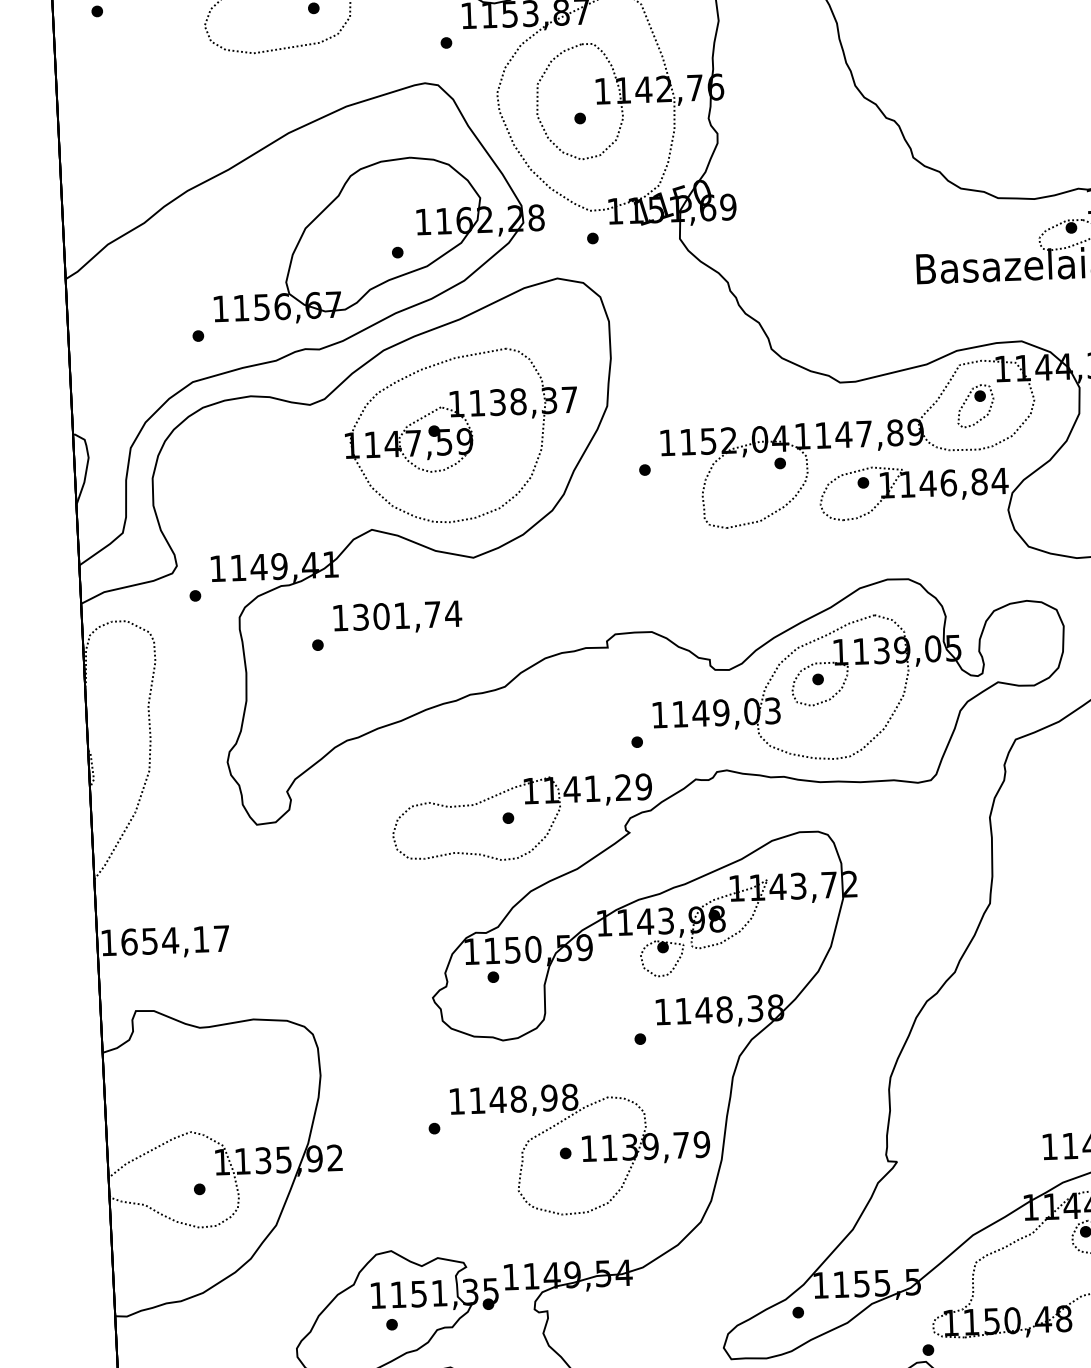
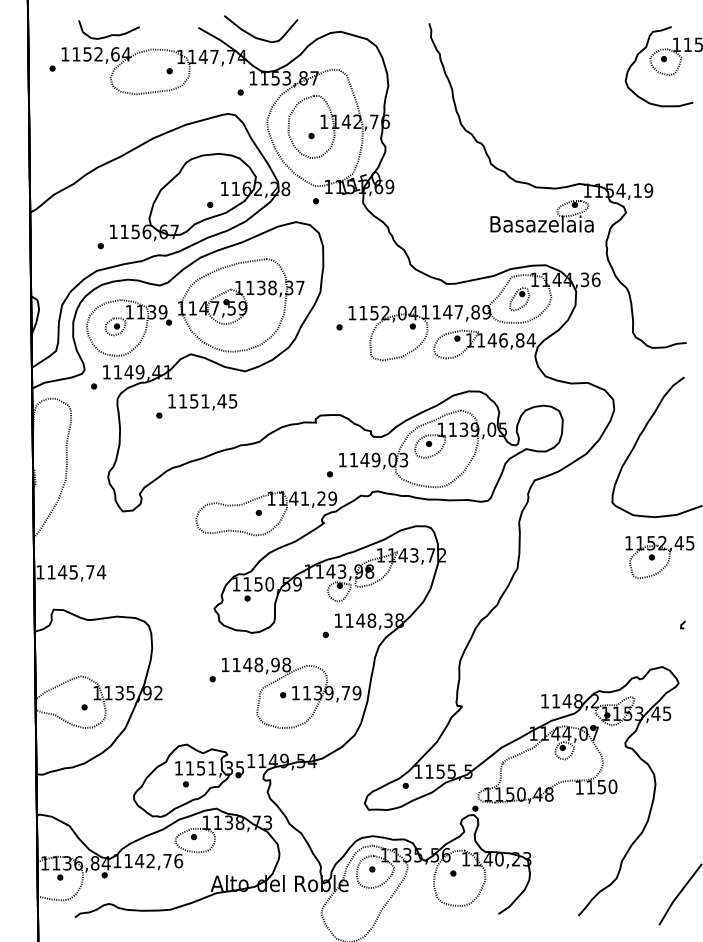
part: (256, 484) -> (129, 327), added
text: (407, 615) -> (208, 401), 1301,74 -> 1151,45
text: (175, 940) -> (76, 572), 1654,17 -> 1145,74

